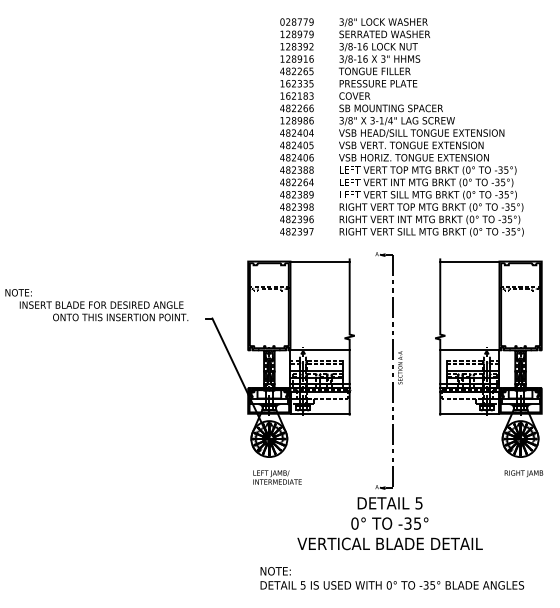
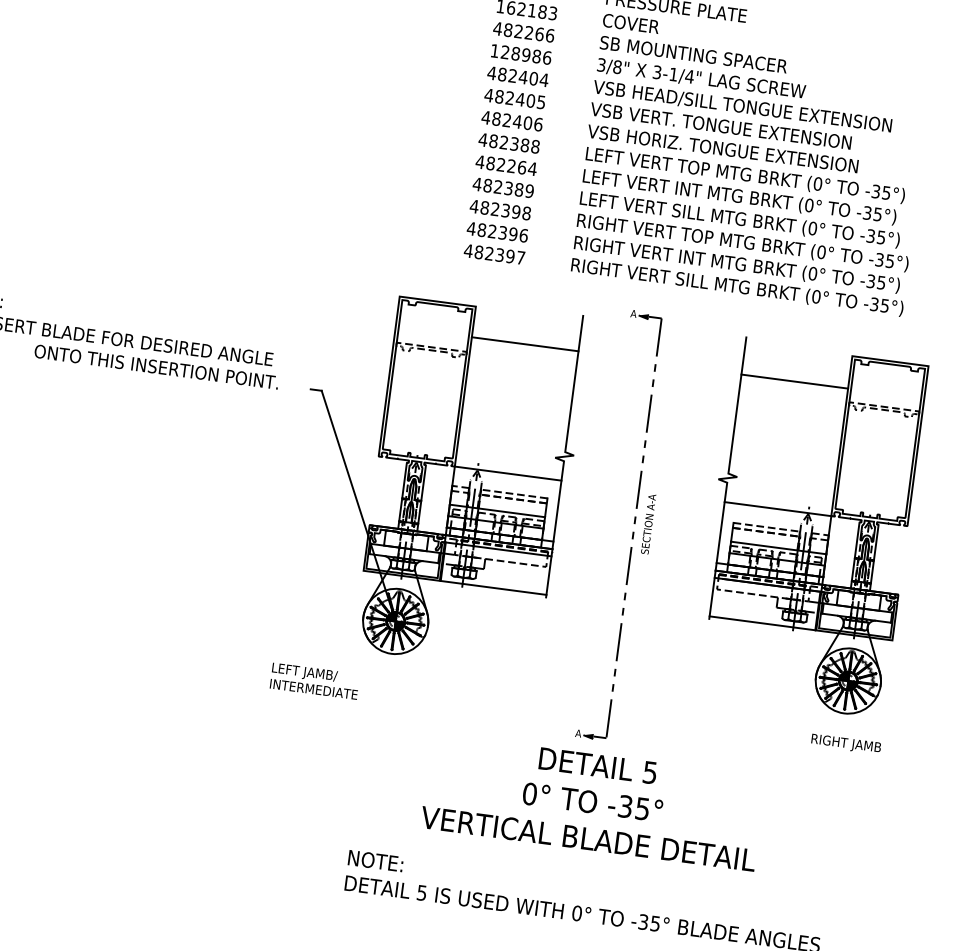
line: (319, 261) -> (524, 344), moved
line: (469, 261) -> (794, 381), moved
text: (277, 477) -> (314, 681), moved

